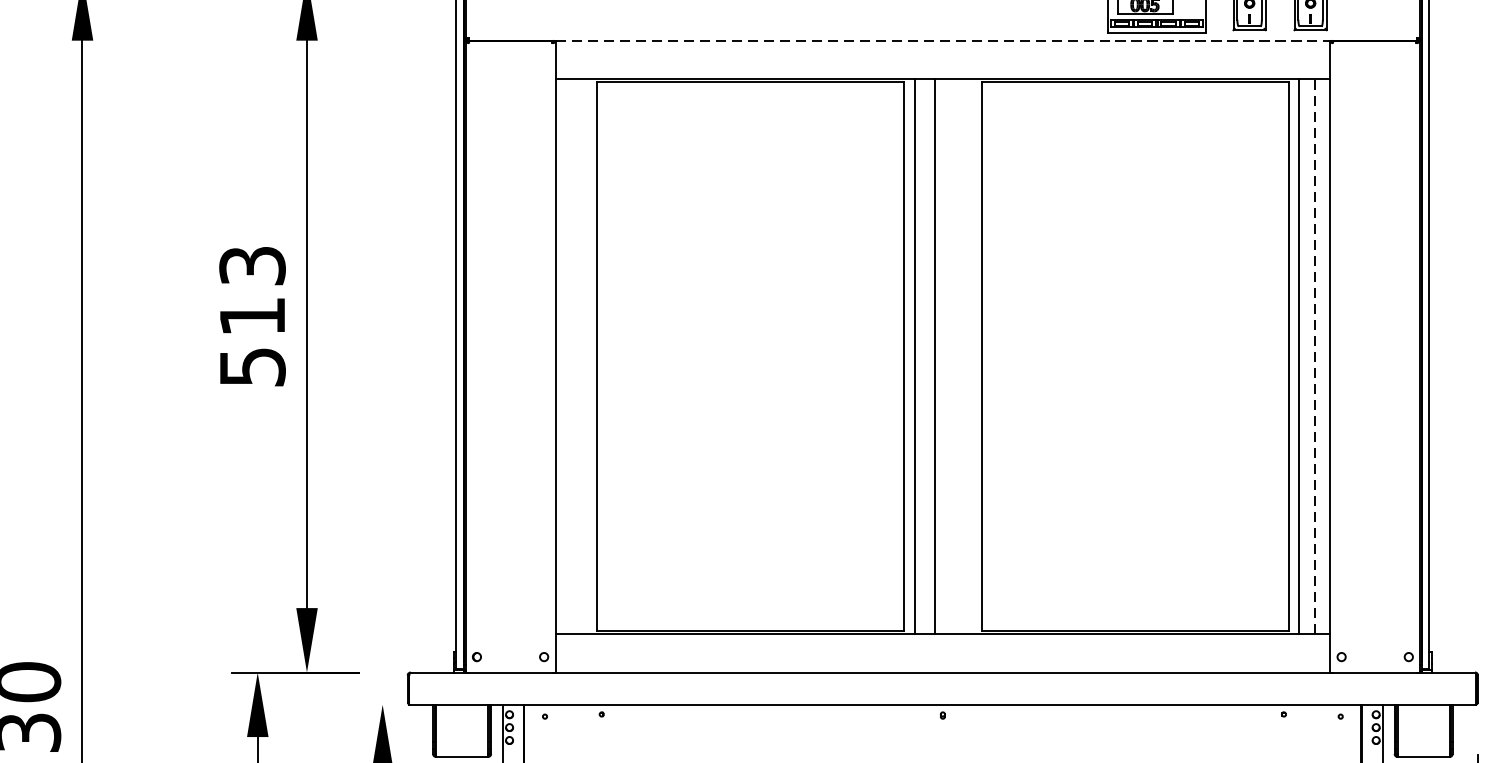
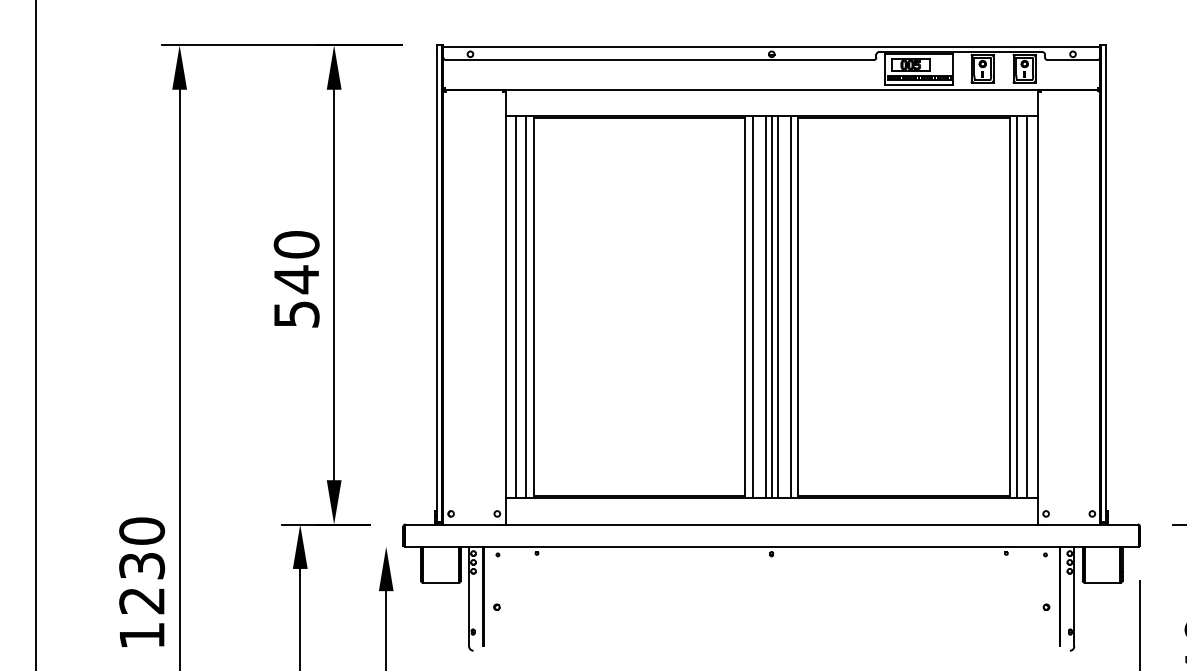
line: (944, 40) -> (772, 89), dashed -> solid
text: (252, 291) -> (296, 262), 513 -> 540
line: (571, 355) -> (516, 306), added
line: (586, 355) -> (526, 306), added
line: (942, 355) -> (771, 306), added
line: (951, 355) -> (777, 306), added
line: (970, 355) -> (790, 306), added
line: (1314, 357) -> (1027, 307), dashed -> solid

